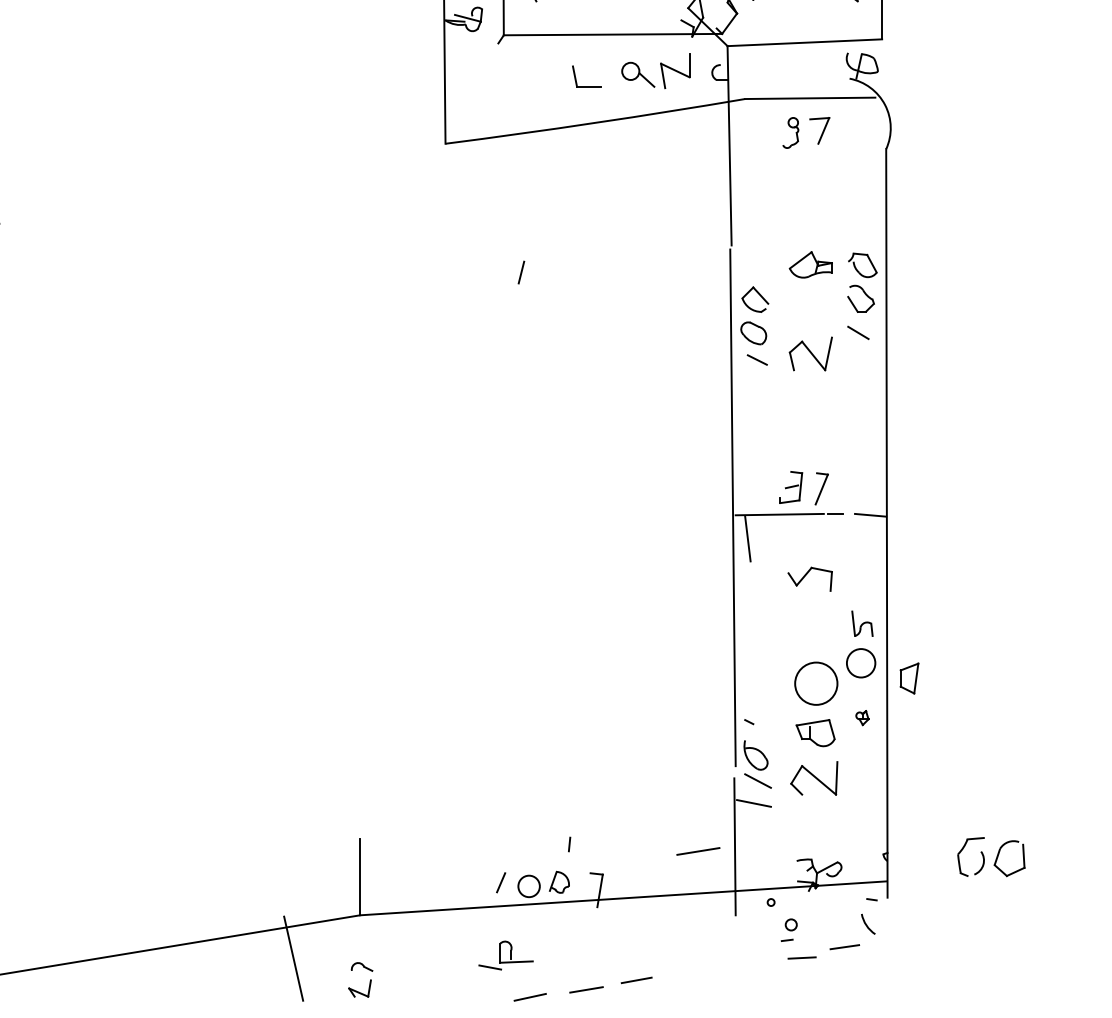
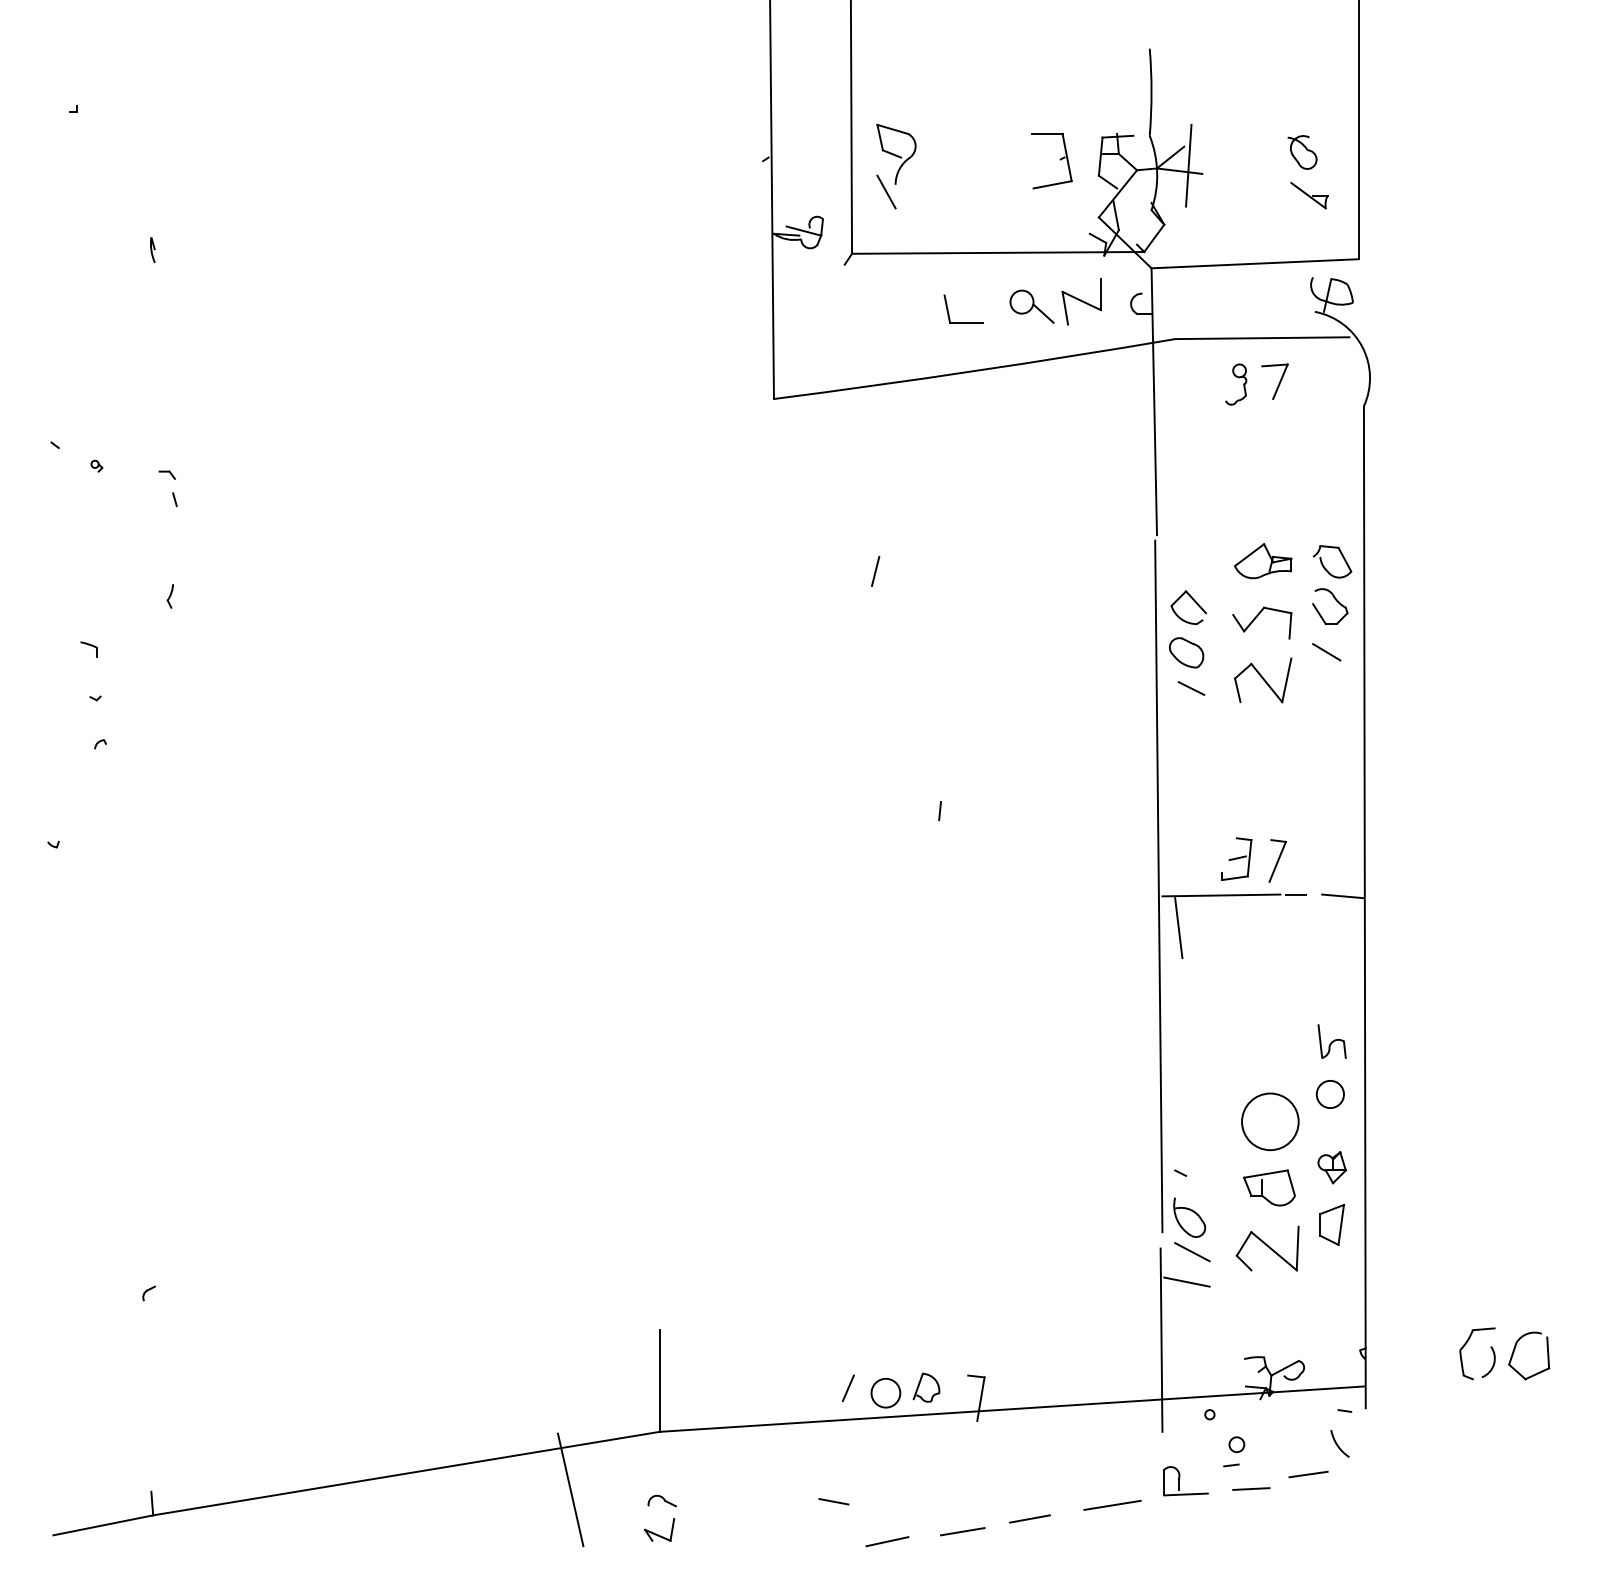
part: (806, 575) -> (1257, 617), moved
circle: (860, 663) -> (1329, 1094), size x0.71
part: (909, 678) -> (1331, 1224), moved
part: (861, 717) -> (1331, 1167), size x1.67
line: (569, 844) -> (939, 811), moved
line: (698, 851) -> (1112, 1505), moved
part: (516, 952) -> (1185, 1481), moved

